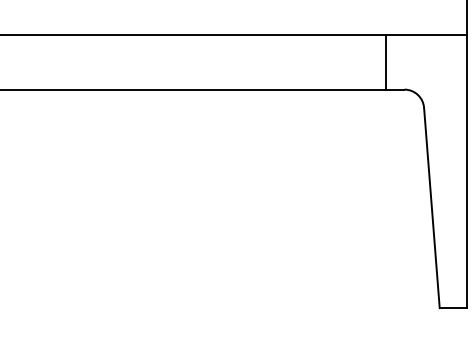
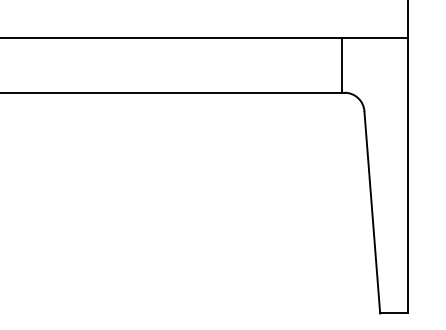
line: (386, 61) -> (341, 64), moved

